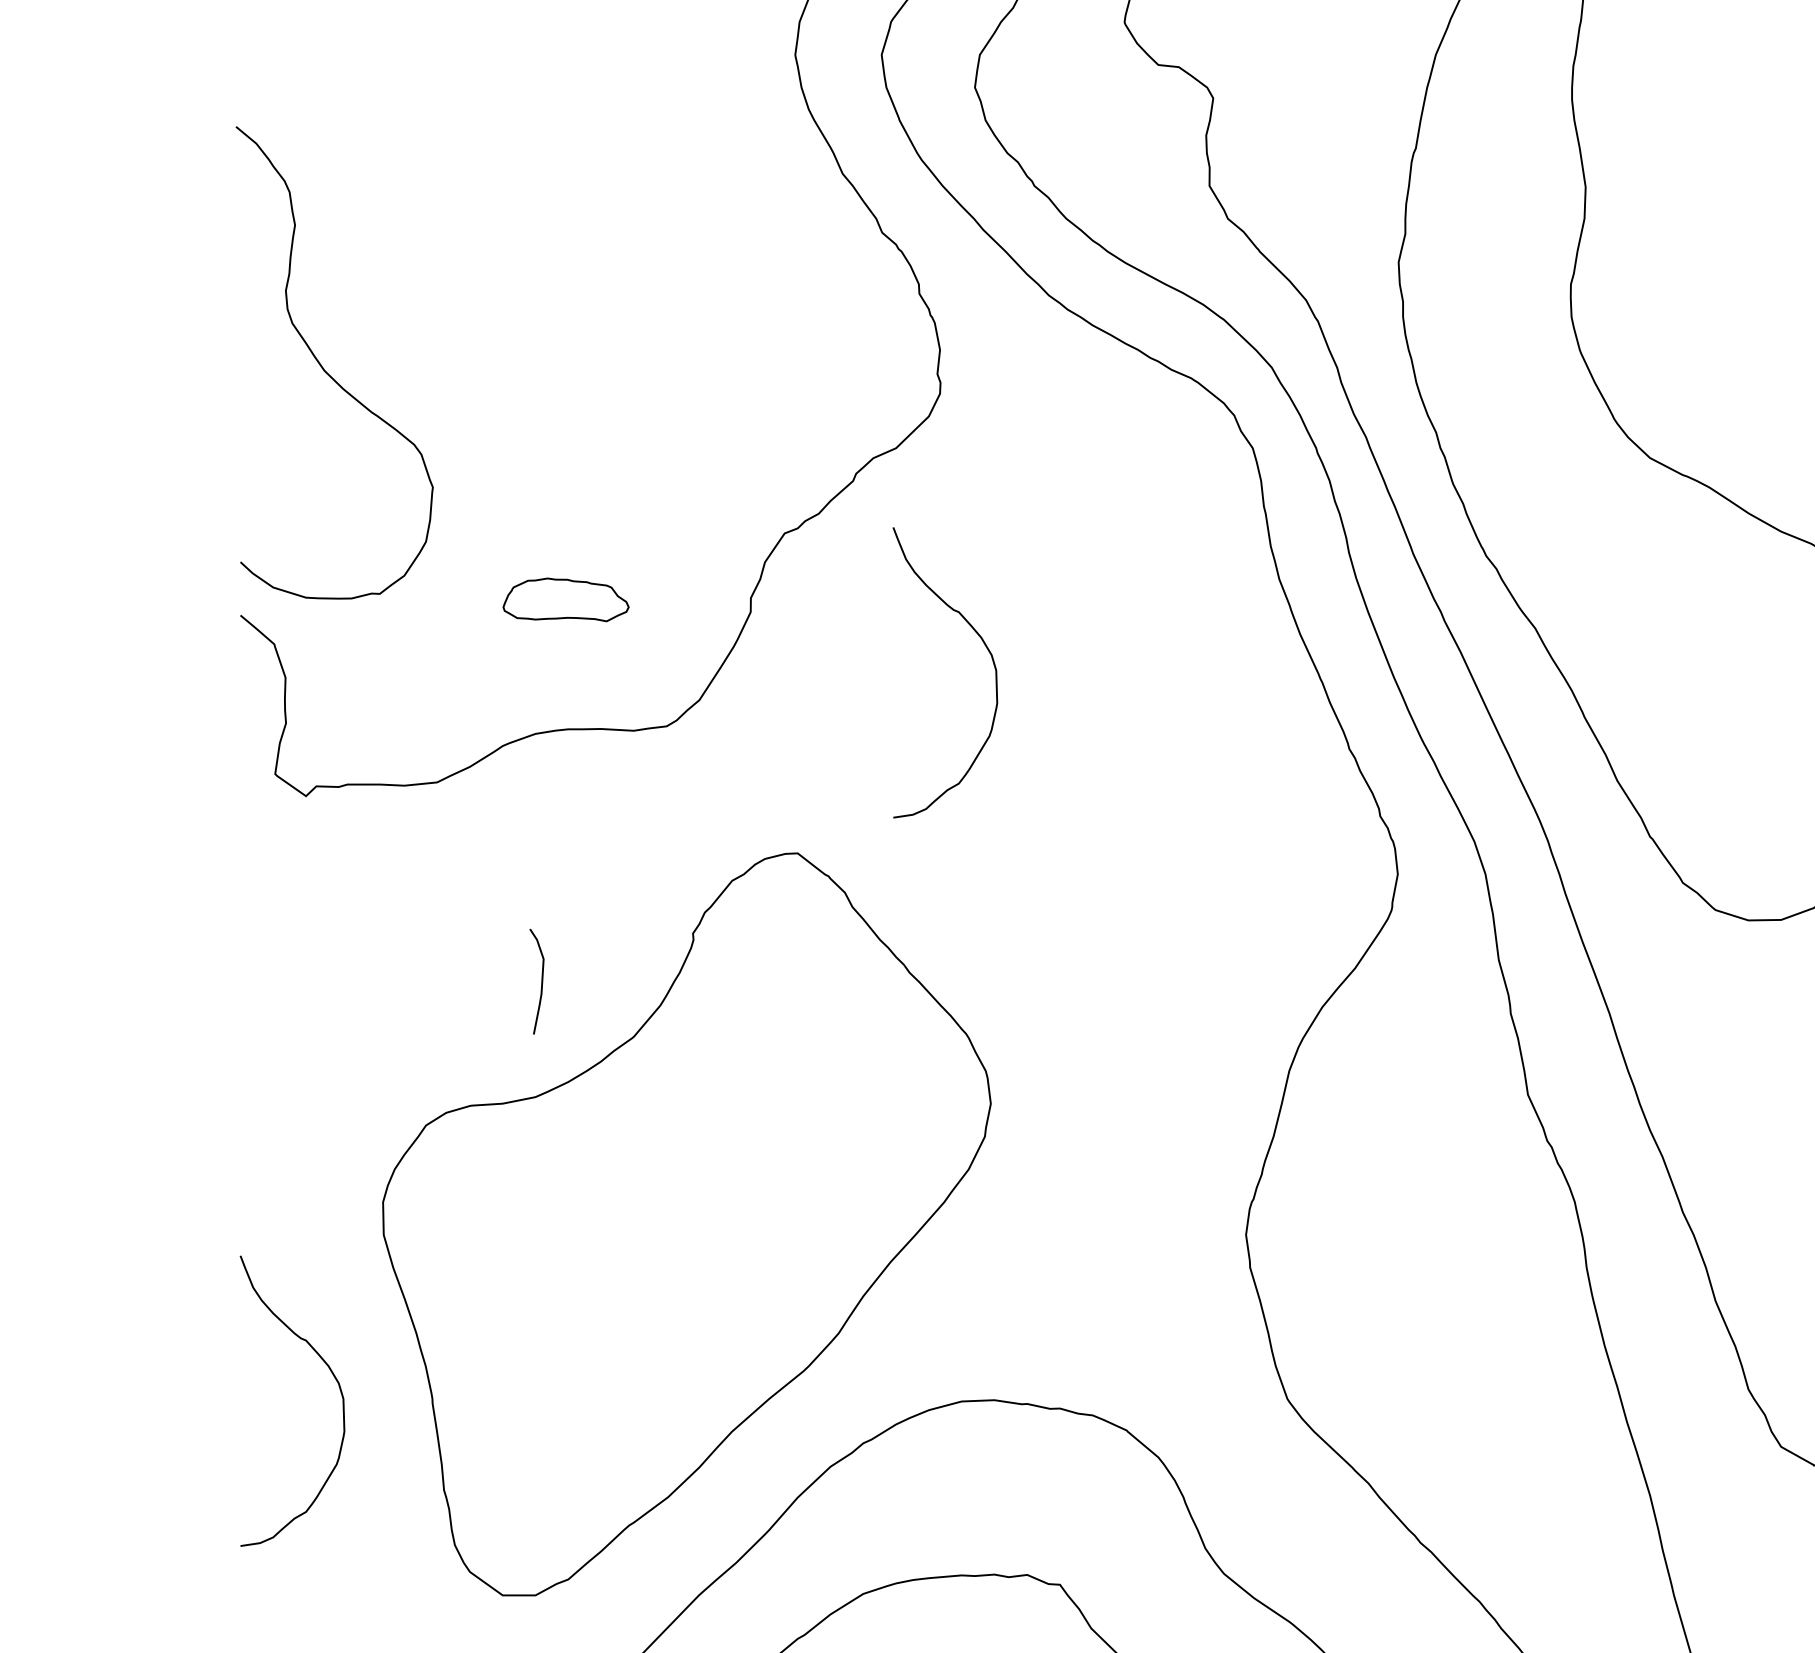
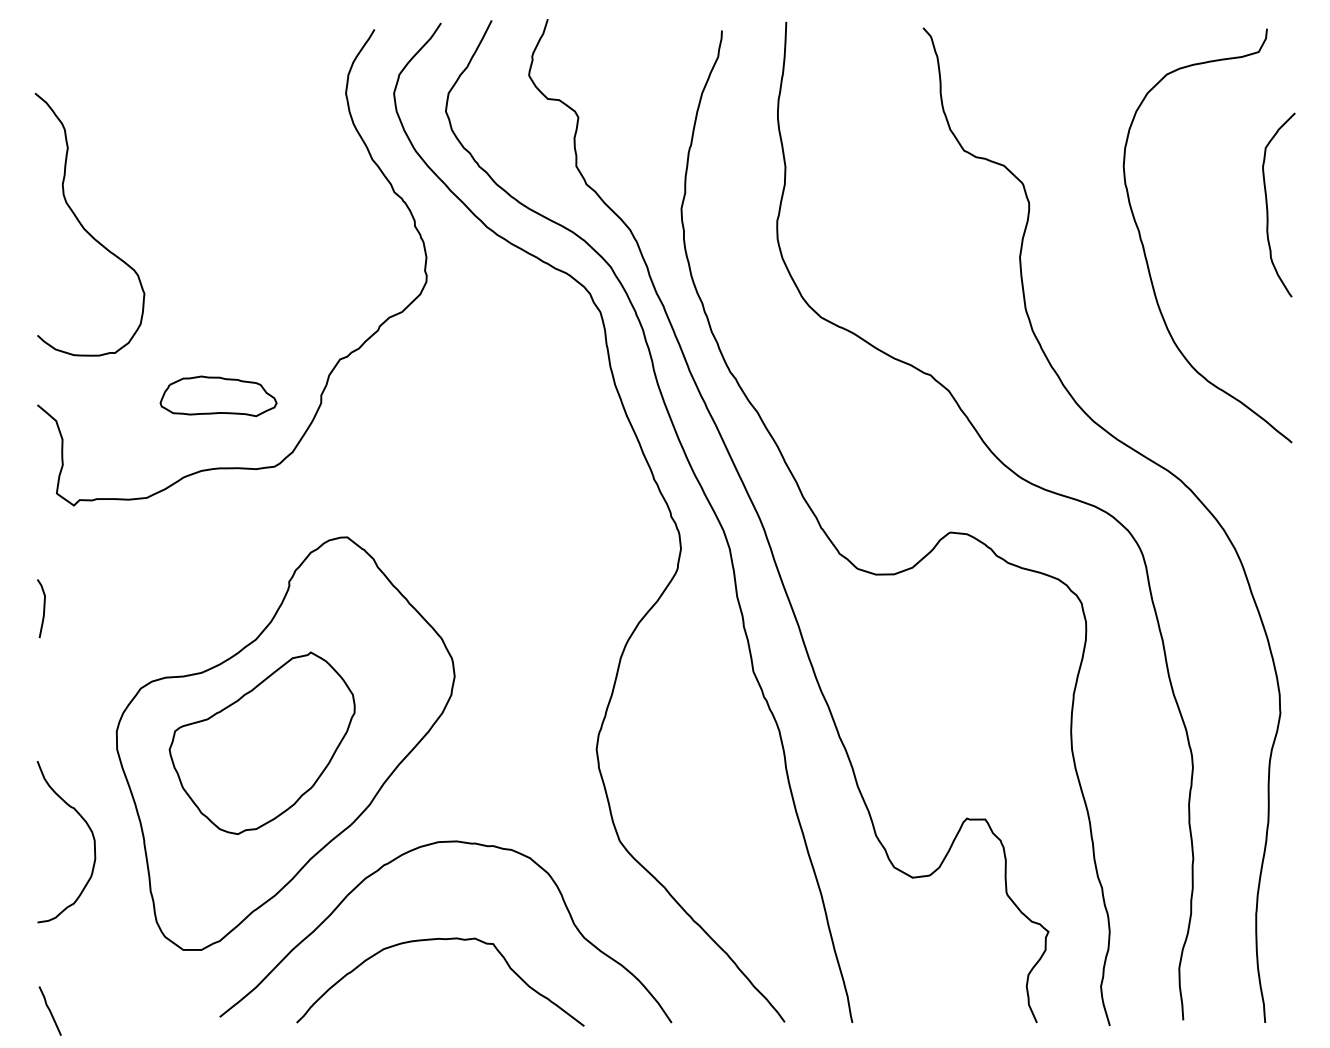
curve: (326, 369) -> (85, 228), moved
part: (566, 600) -> (218, 396), size x1.67
curve: (983, 645) -> (450, 421), removed
curve: (540, 981) -> (43, 608), moved
part: (643, 1222) -> (261, 742), added

